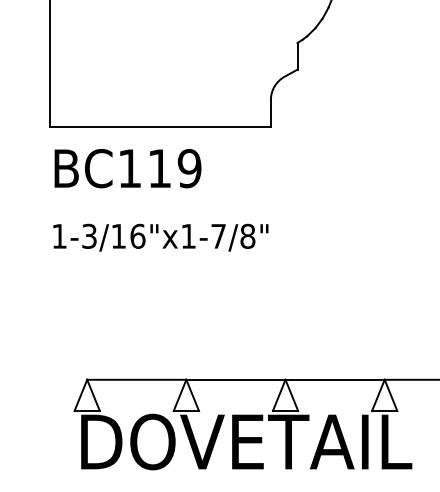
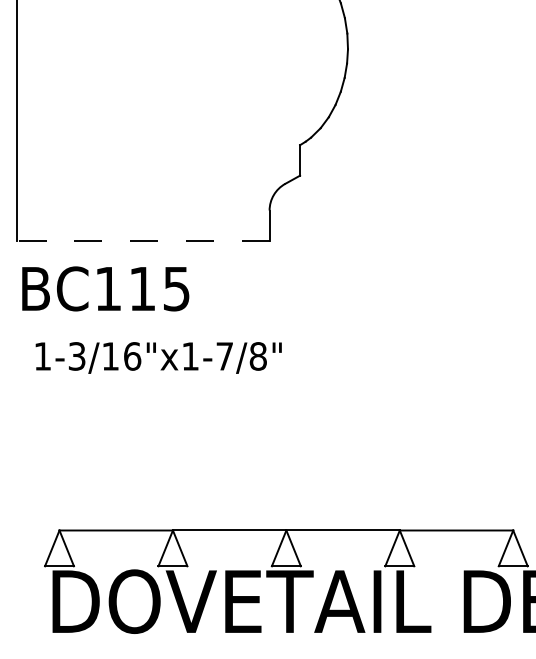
line: (159, 127) -> (142, 241), solid -> dashed
text: (189, 168) -> (176, 288), BC119 -> BC115
text: (160, 237) -> (158, 357), moved

